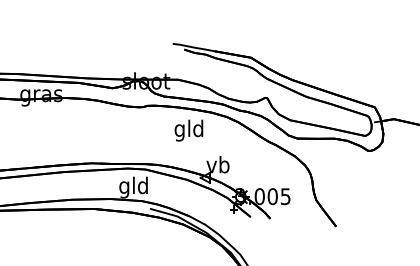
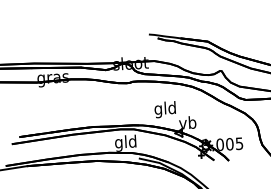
text: (188, 130) -> (164, 109), moved

